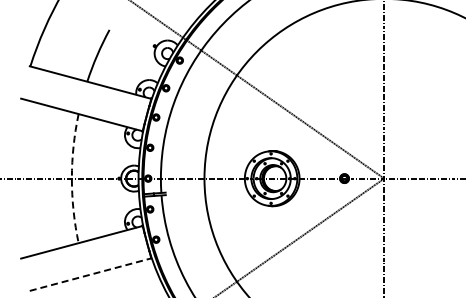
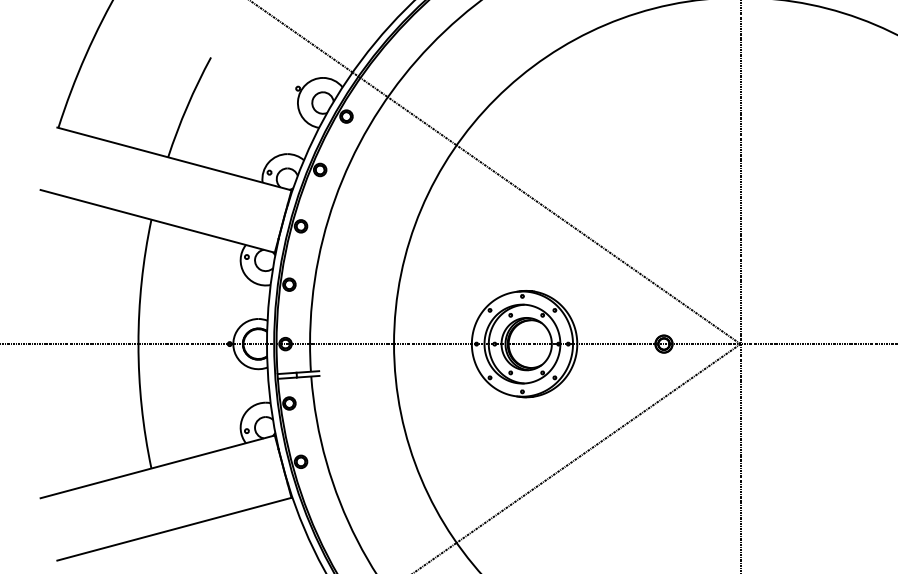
arc: (71, 178) -> (137, 343), dashed -> solid
line: (90, 274) -> (174, 528), dashed -> solid

